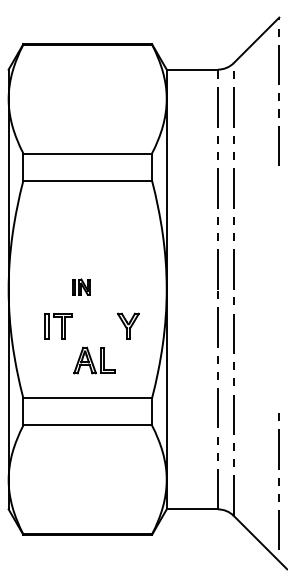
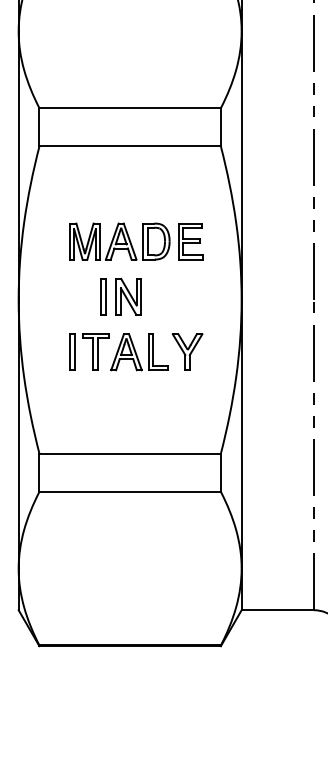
part: (91, 247) -> (135, 240), added
part: (81, 286) -> (121, 295), size x1.67
part: (94, 360) -> (139, 352), moved

